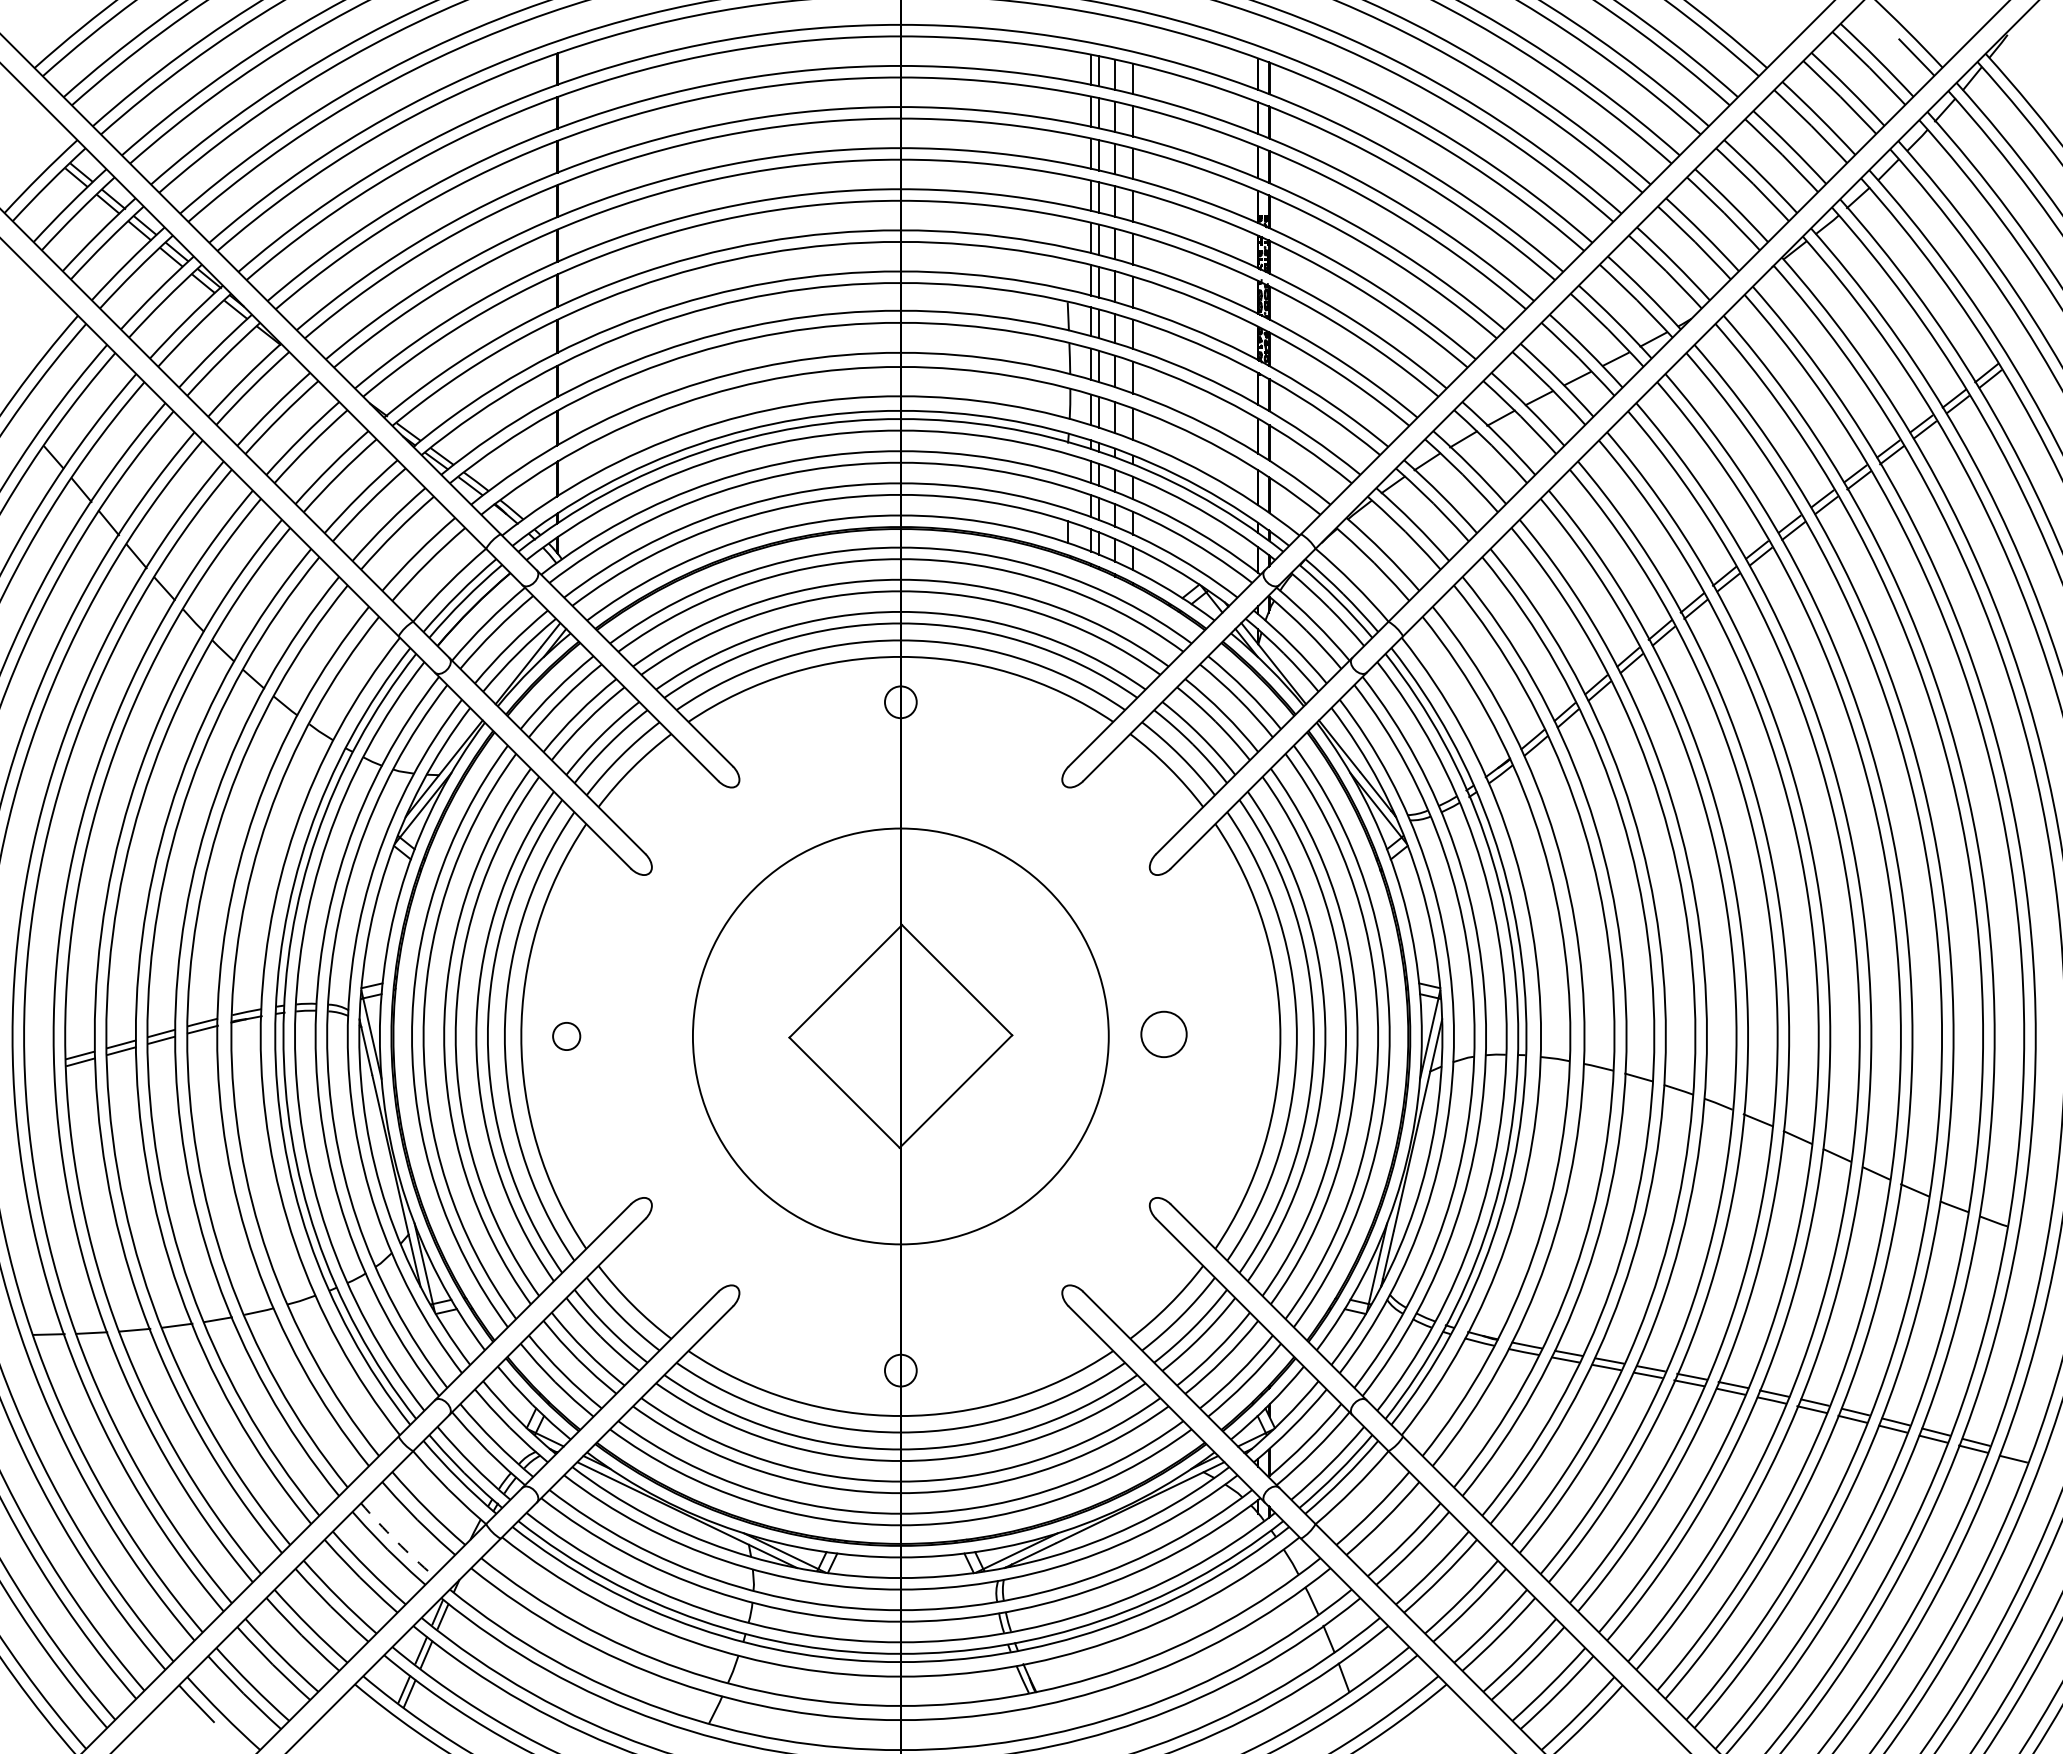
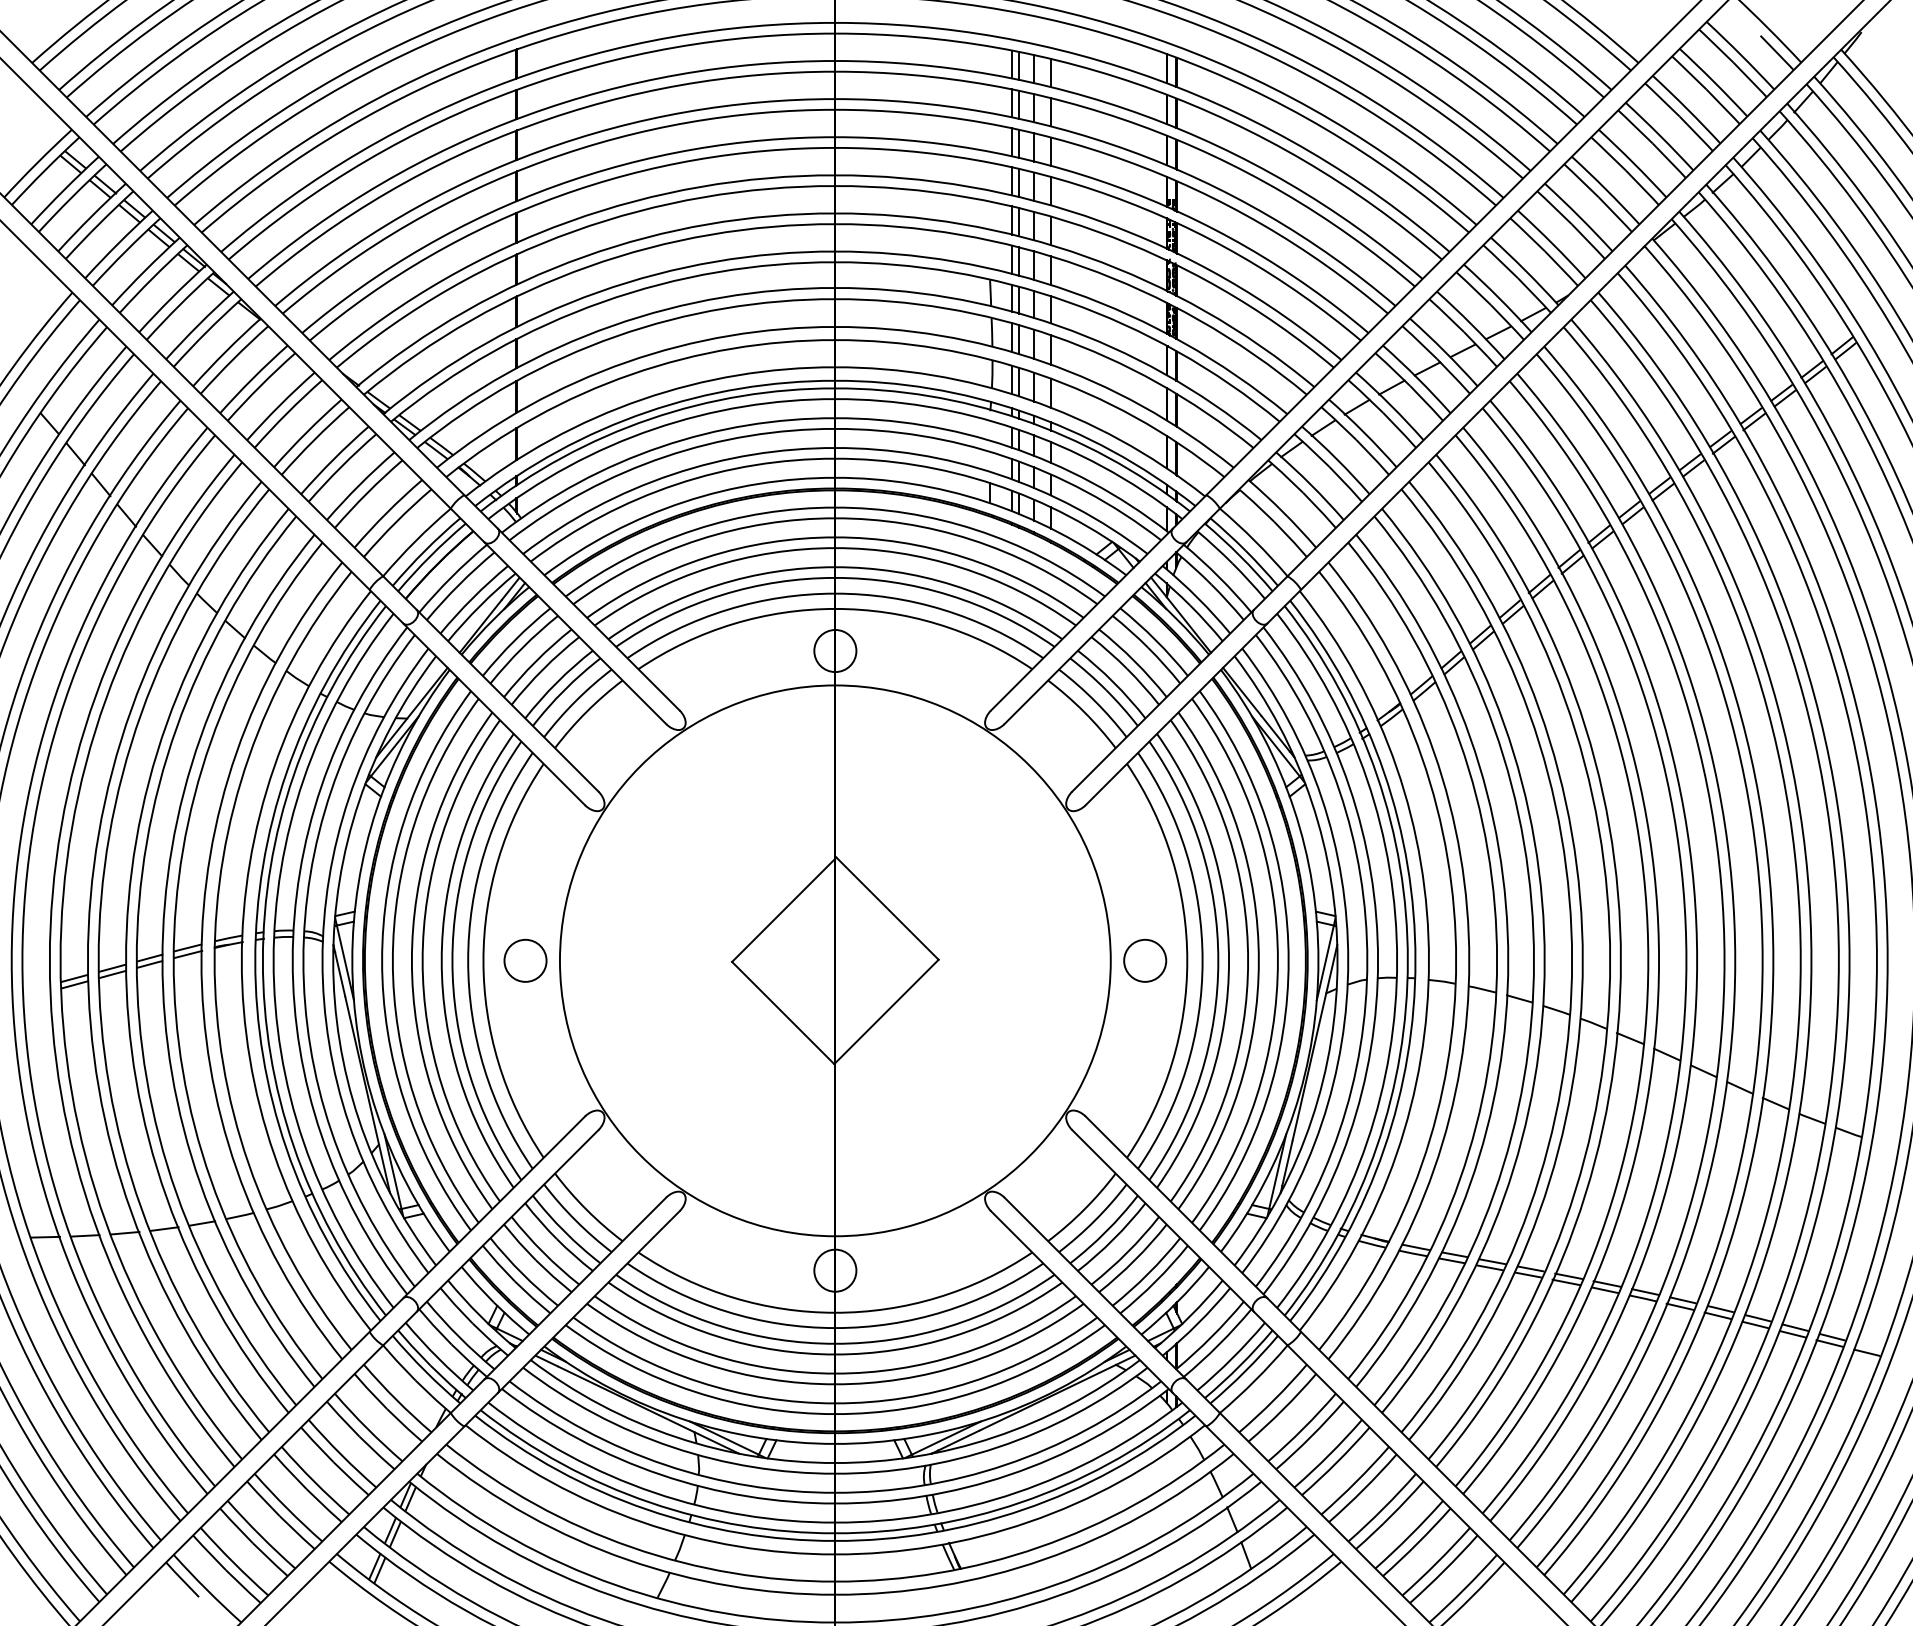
circle: (900, 702) -> (835, 651), size x1.43
circle: (1163, 1033) -> (1144, 959), moved
circle: (566, 1036) -> (525, 960), size x1.67
circle: (900, 1036) -> (835, 960), size x1.43
circle: (900, 1370) -> (835, 1270), size x1.43
arc: (396, 1541) -> (367, 1429), dashed -> solid

